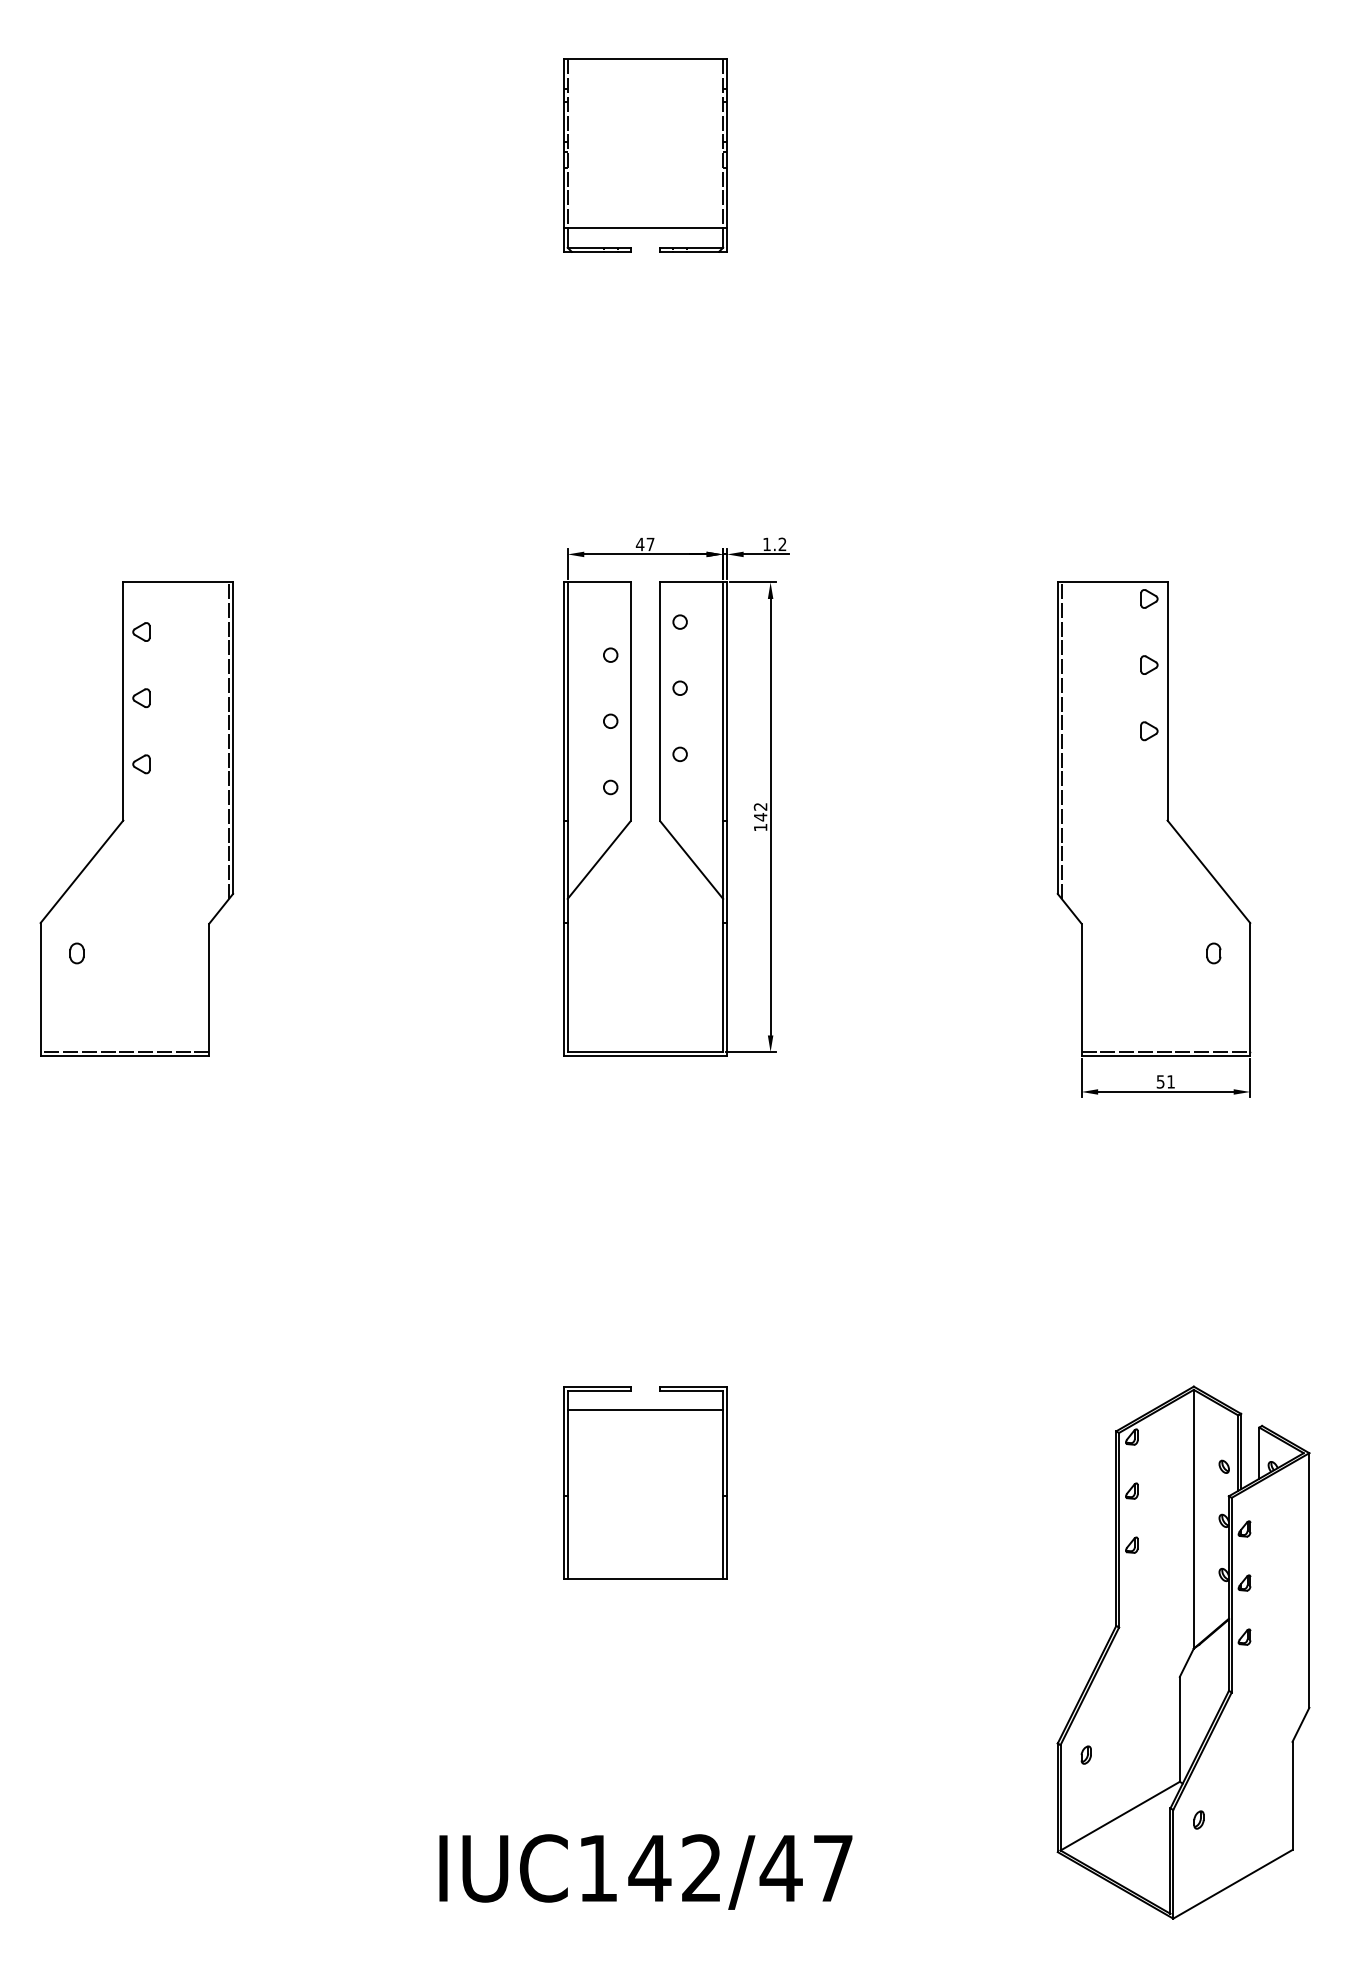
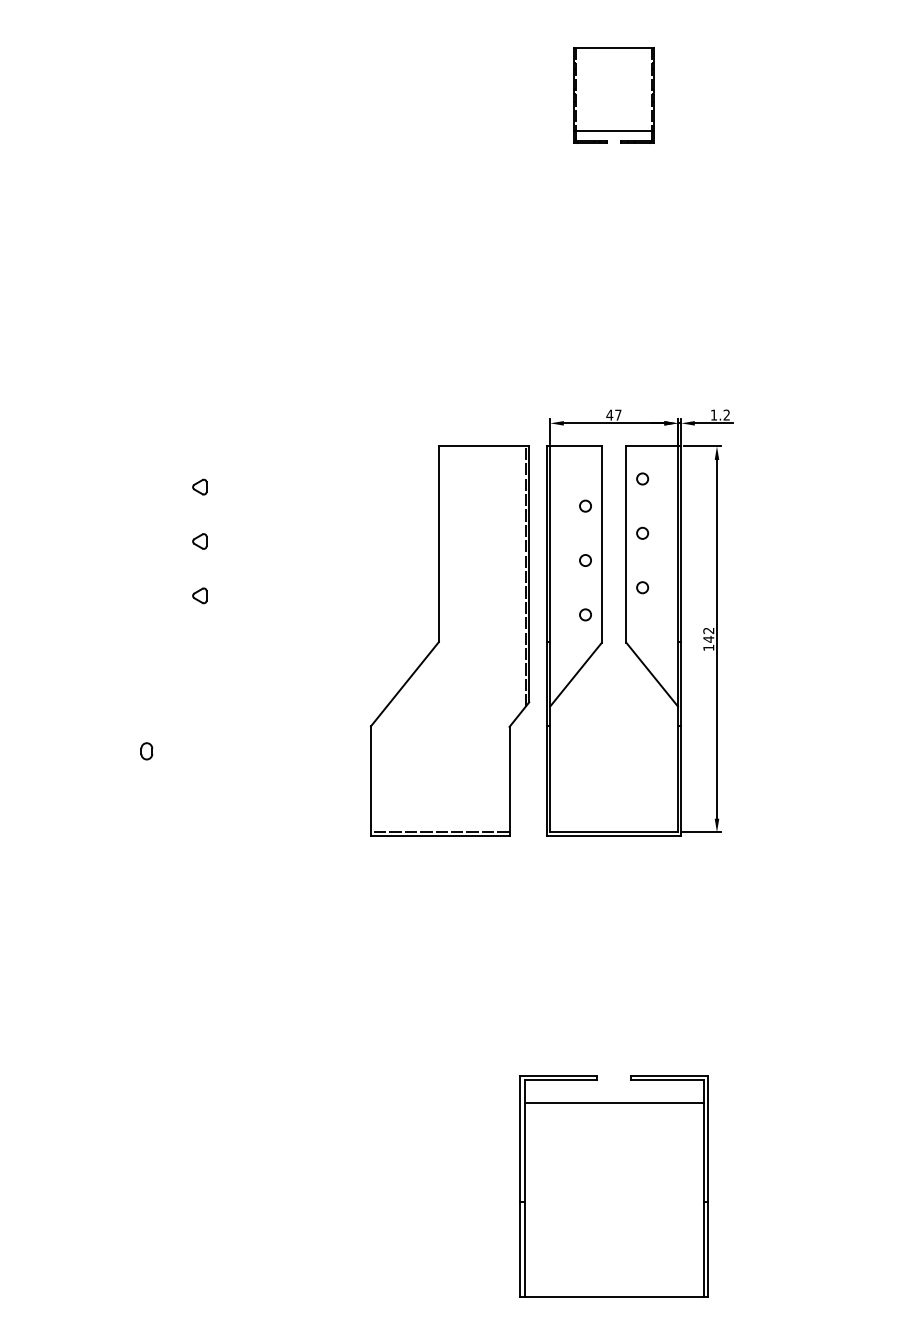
part: (645, 155) -> (614, 95), size x0.6
part: (136, 818) -> (449, 640), moved
part: (645, 1482) -> (614, 1186), size x1.4

